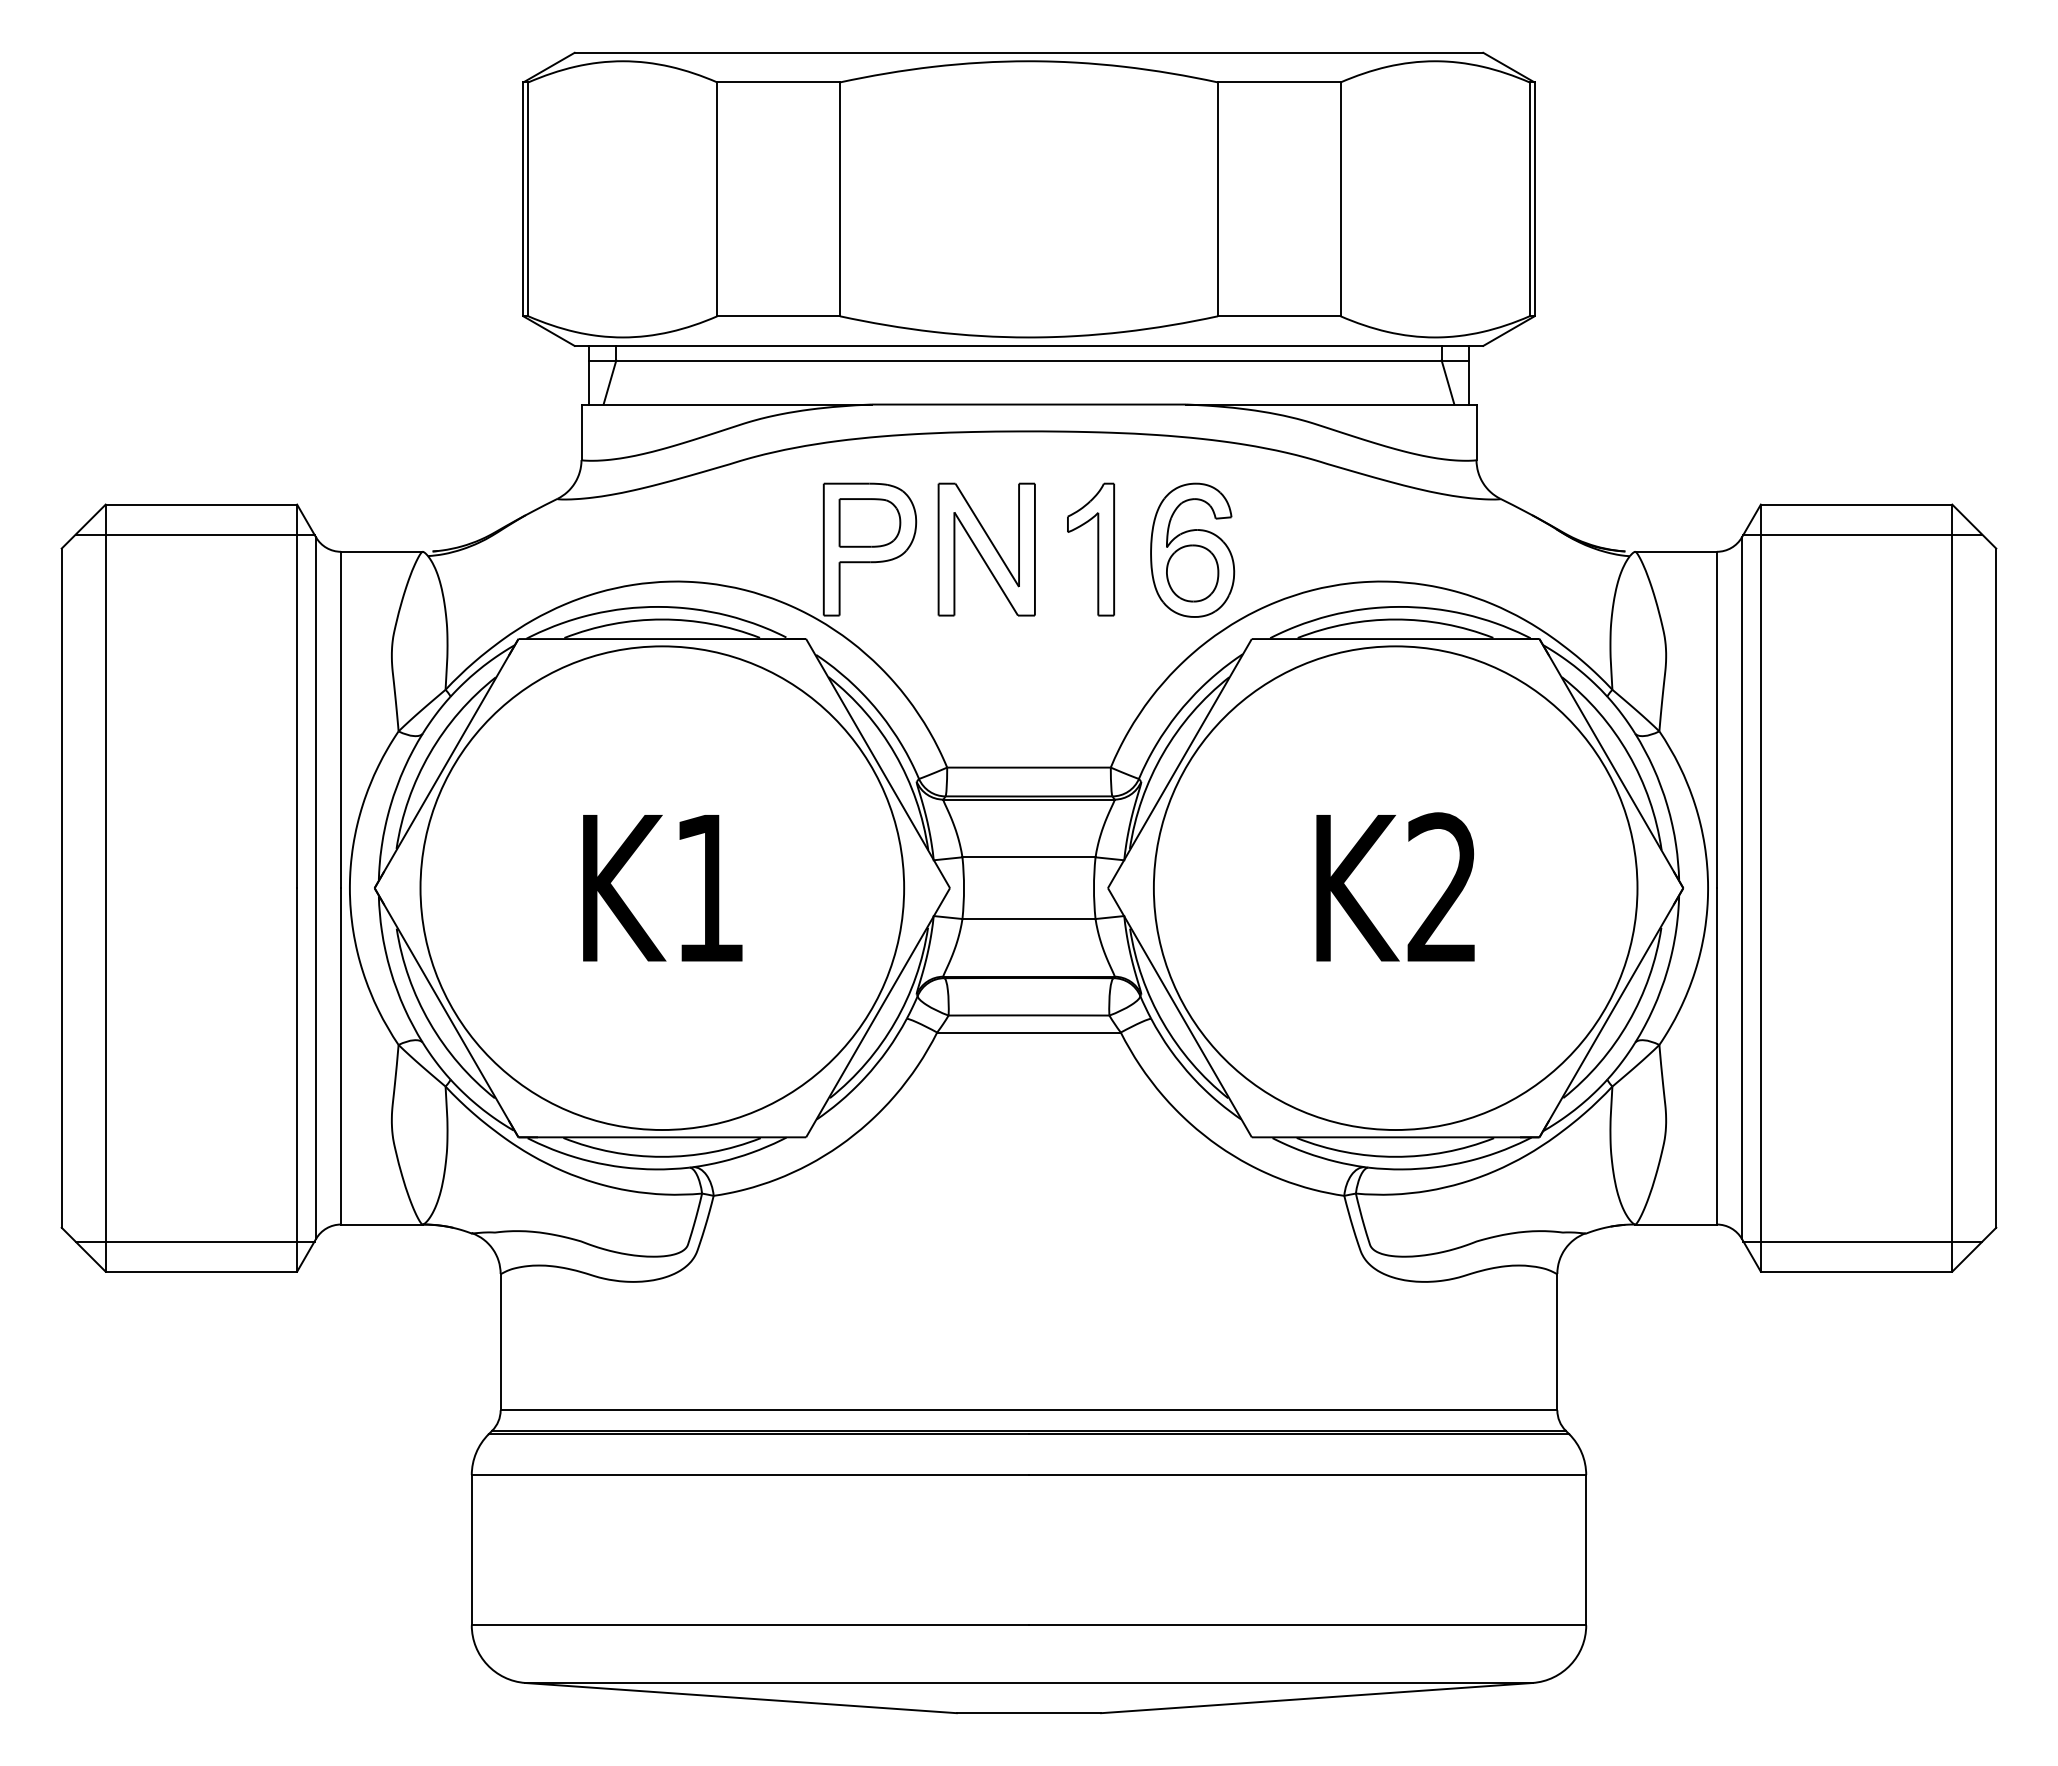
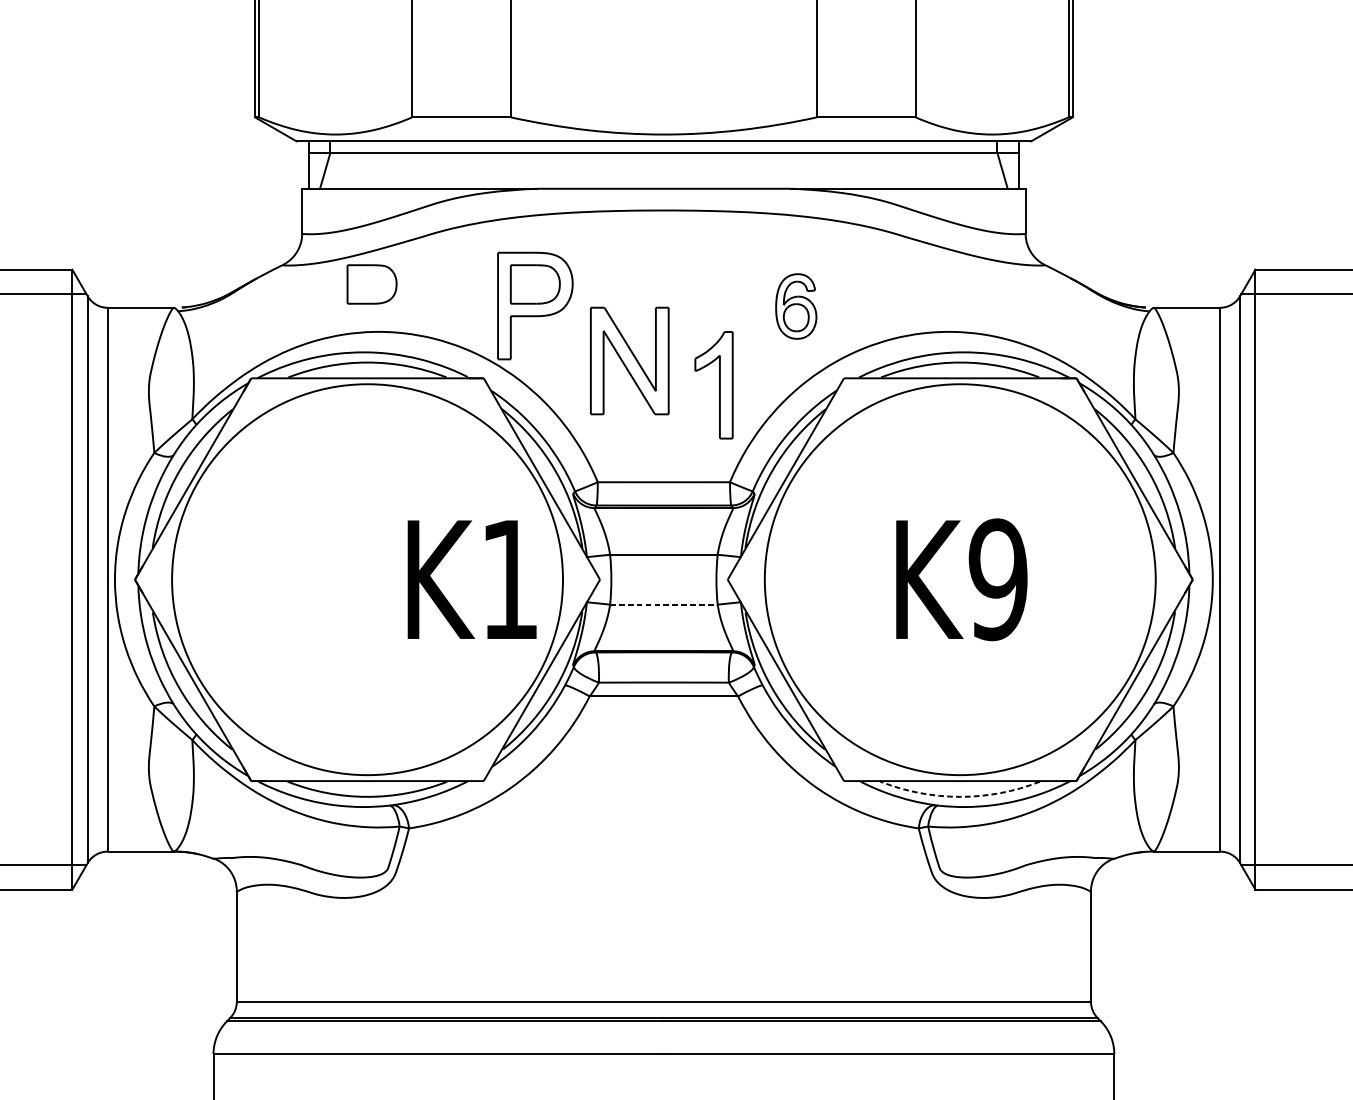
part: (667, 522) -> (371, 284), added
part: (986, 549) -> (629, 360), moved
part: (1097, 549) -> (719, 385), moved
part: (1192, 549) -> (796, 305), size x0.6
text: (662, 888) -> (471, 579), moved
text: (1442, 888) -> (998, 579), K2 -> K9
line: (1029, 919) -> (664, 605), solid -> dashed
arc: (1395, 1156) -> (960, 796), solid -> dashed

